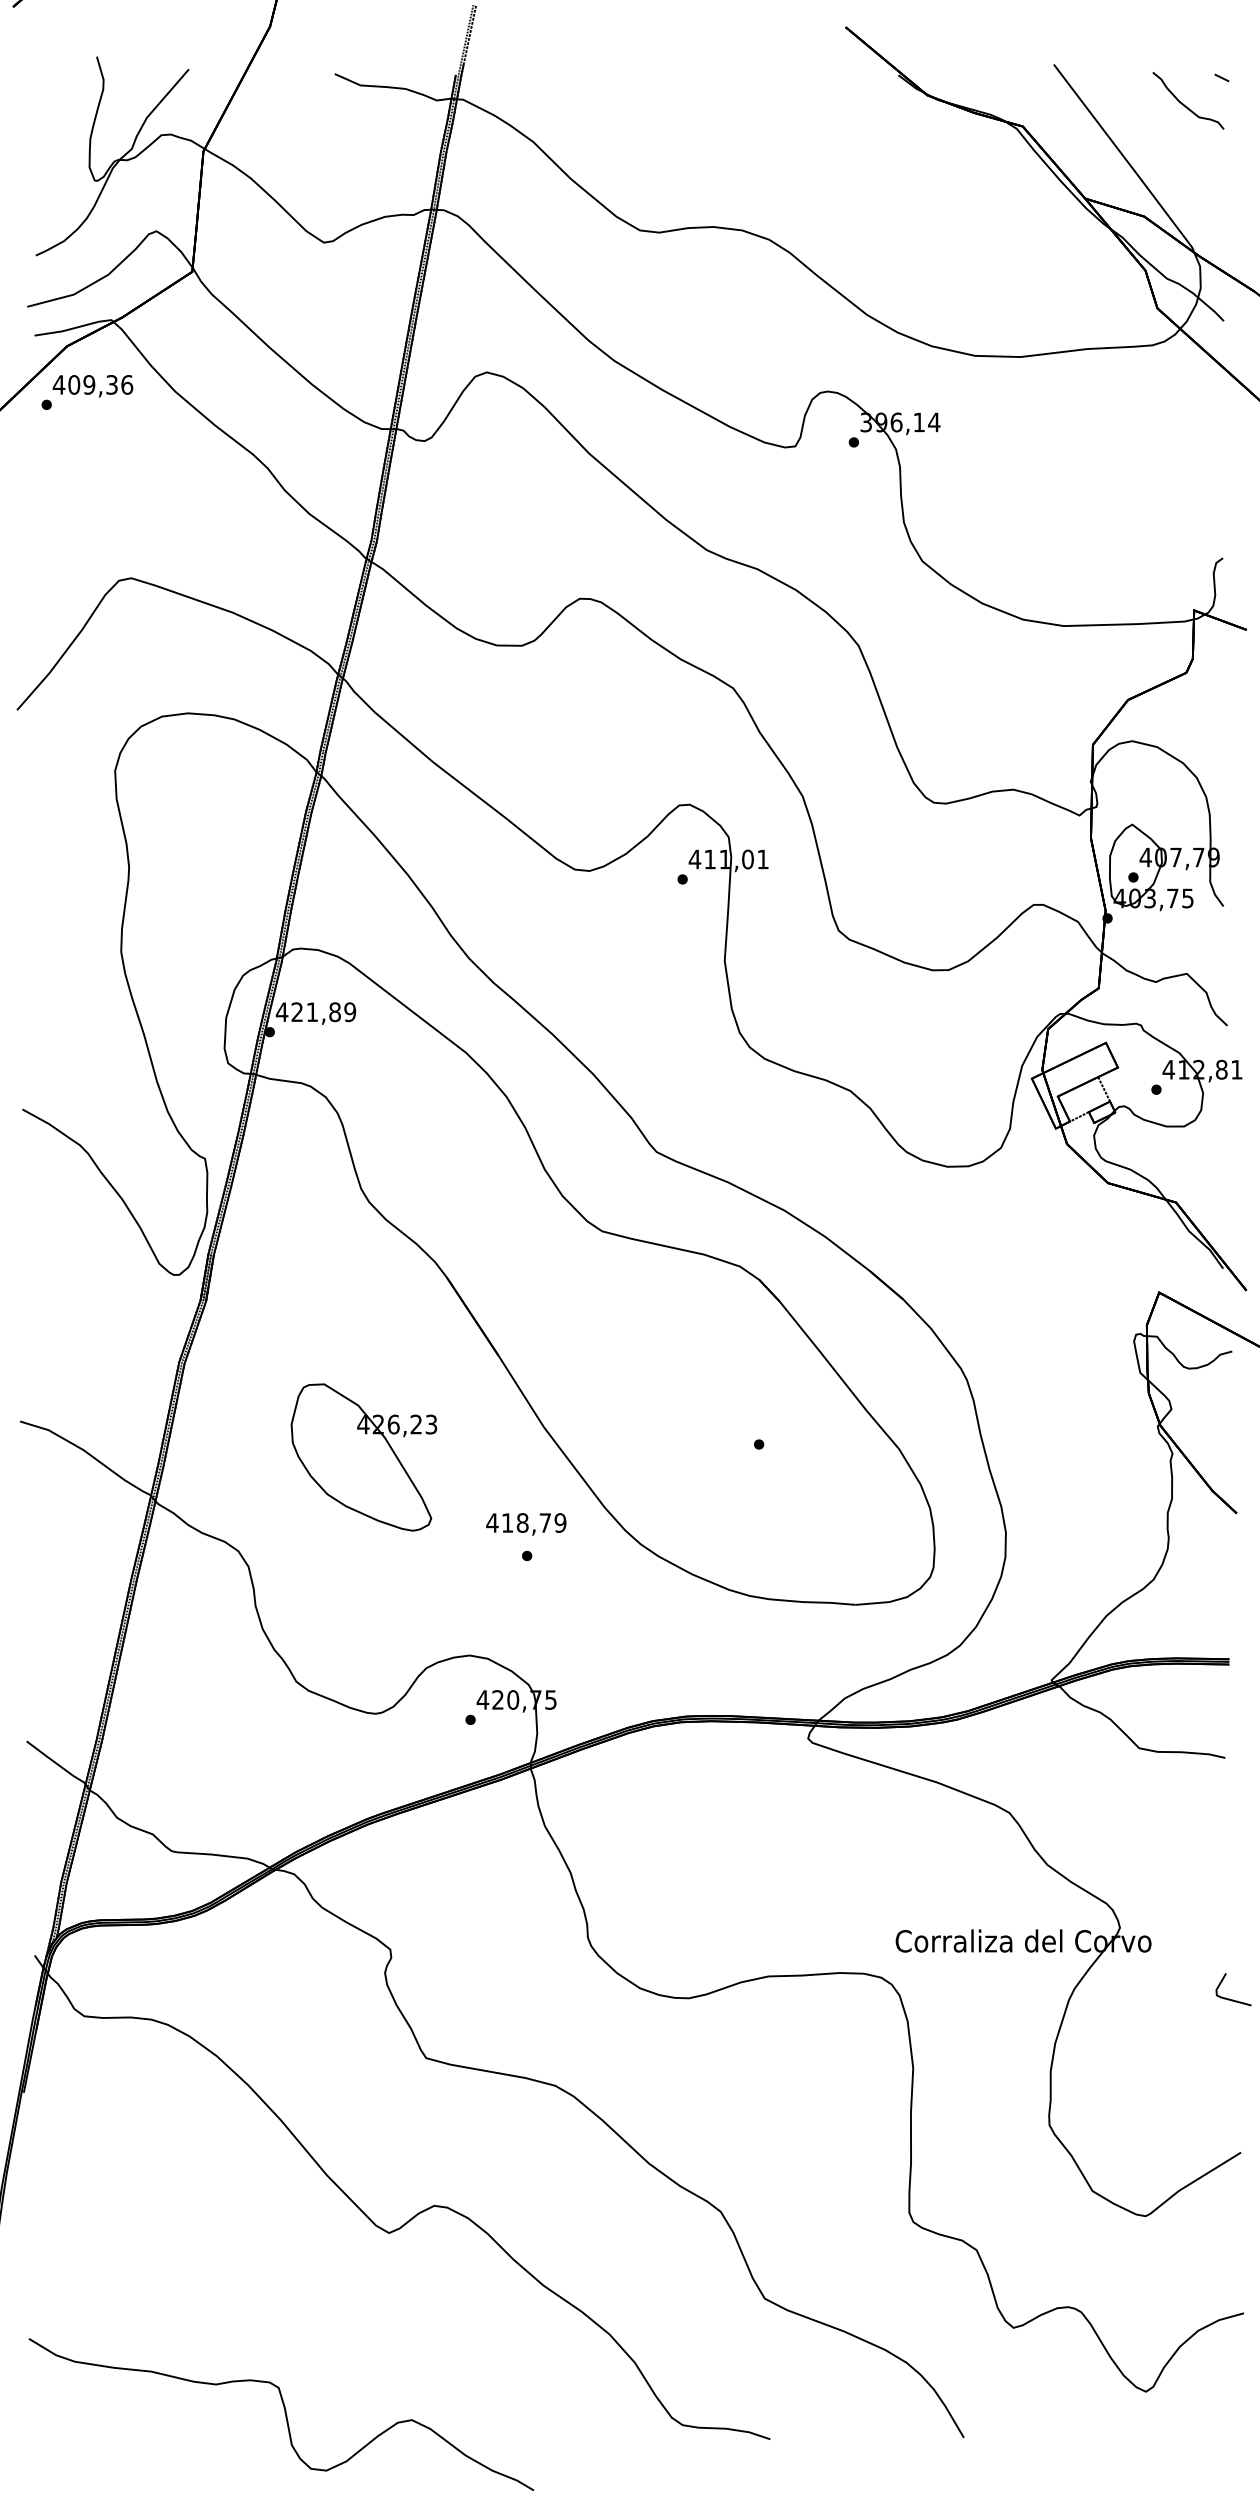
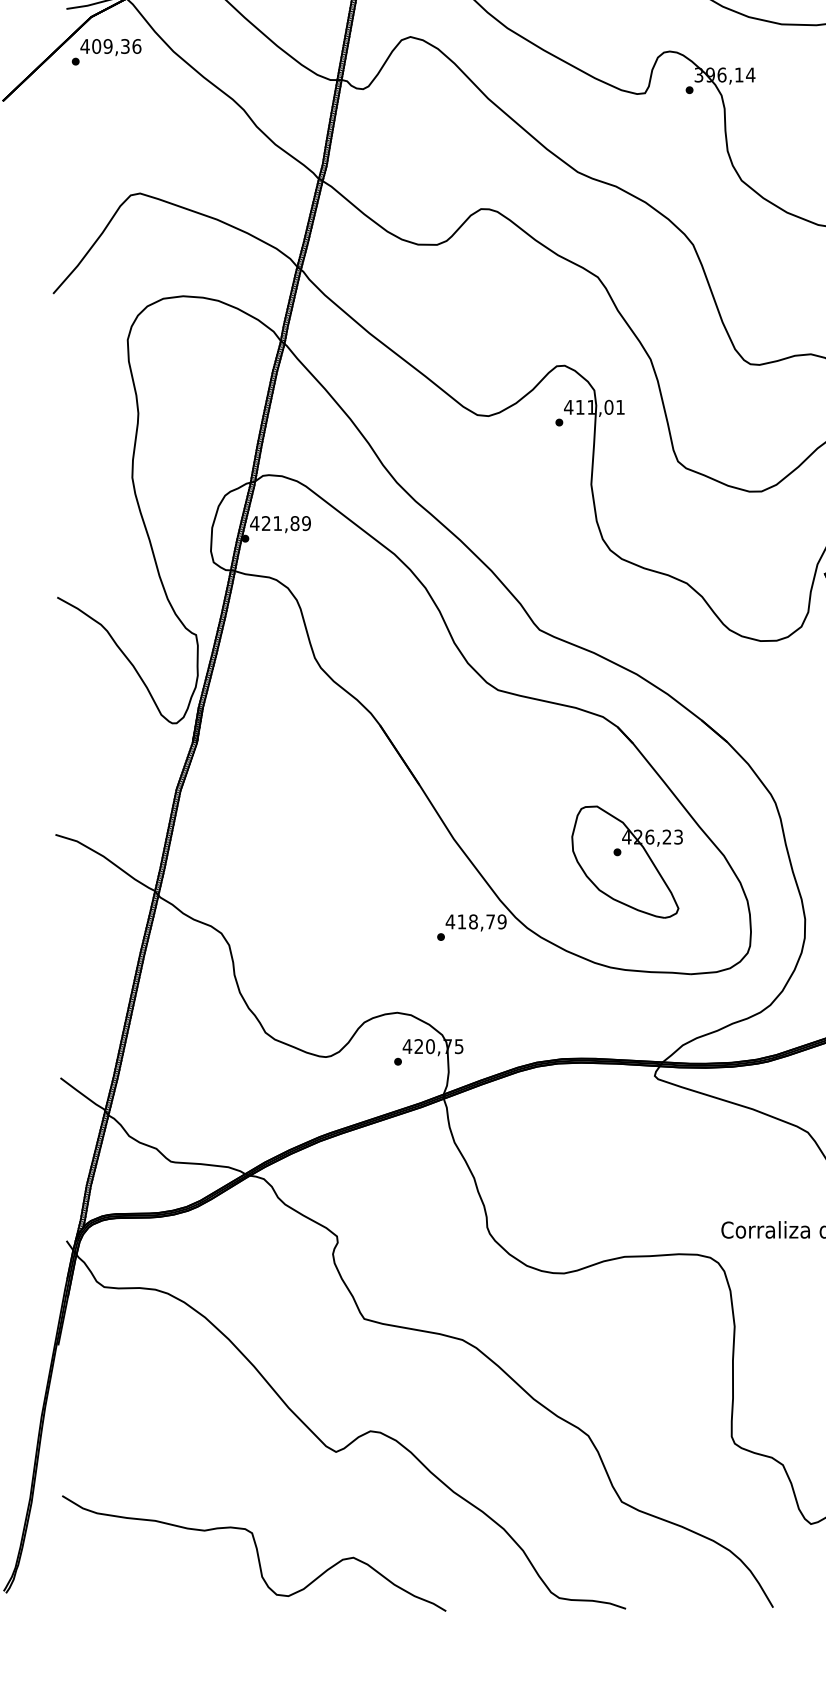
part: (363, 1457) -> (626, 862), moved
text: (526, 1524) -> (476, 923), moved
part: (281, 2414) -> (254, 1553), moved

